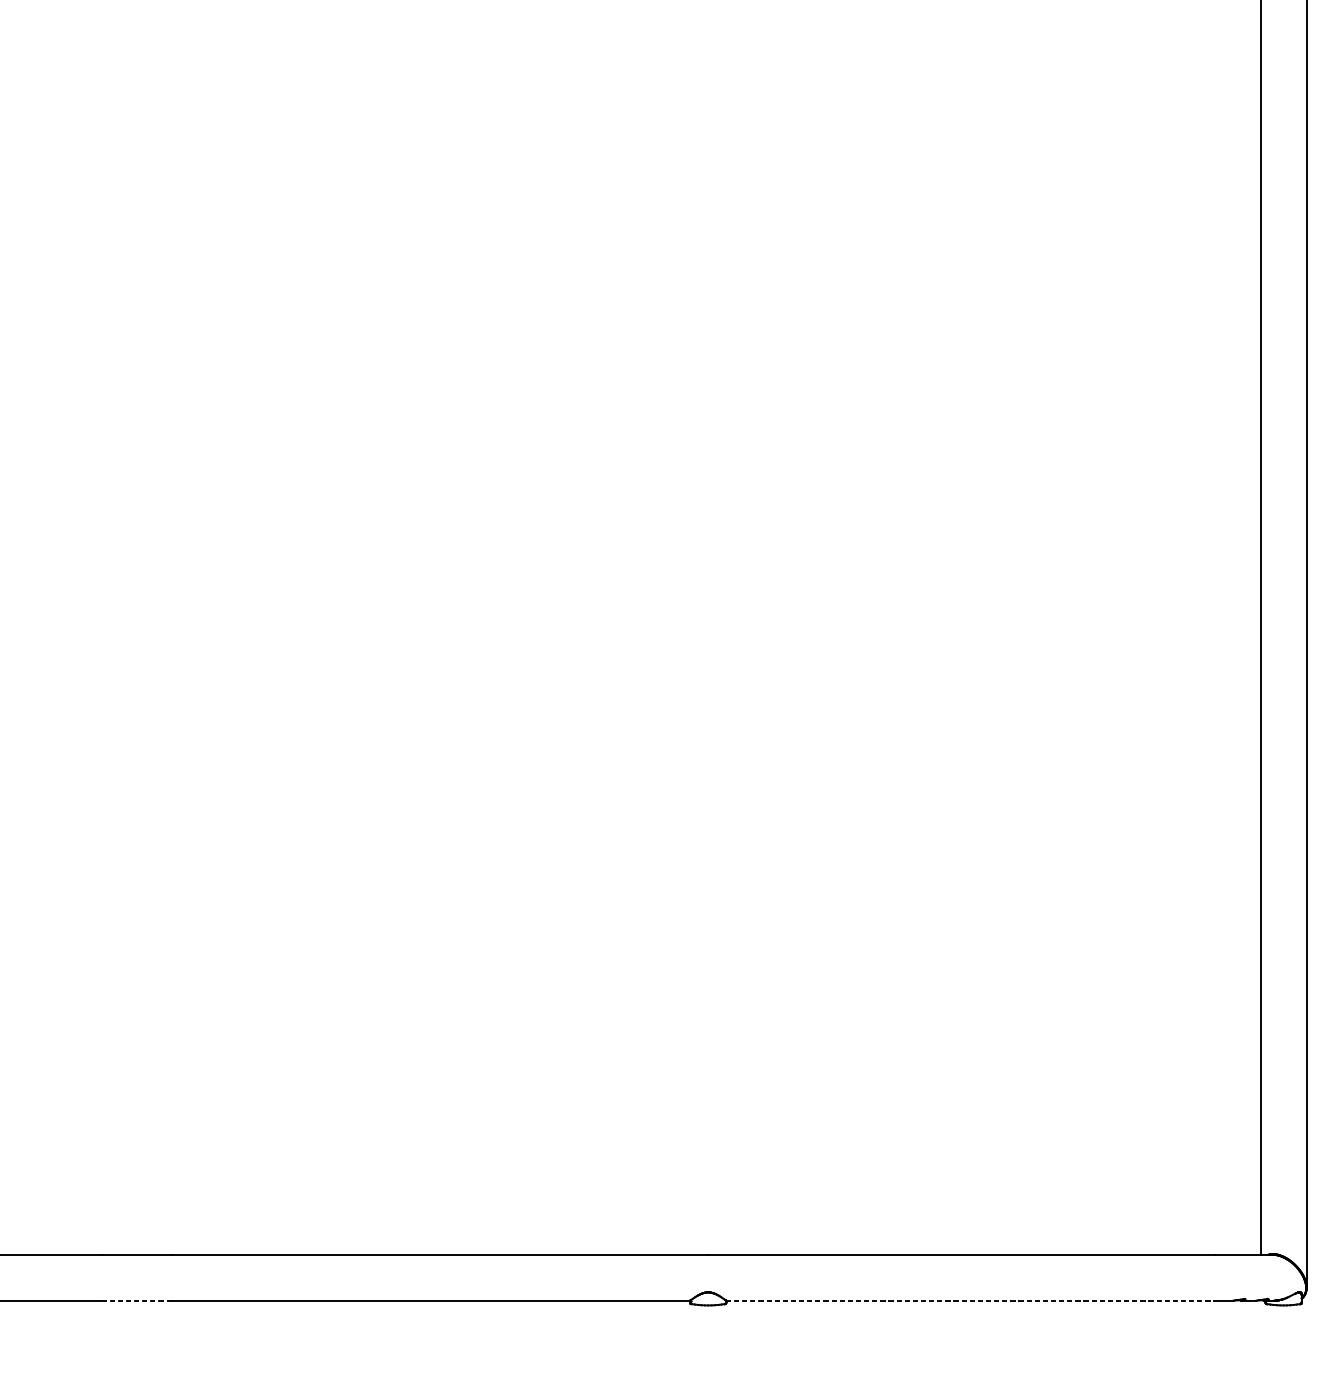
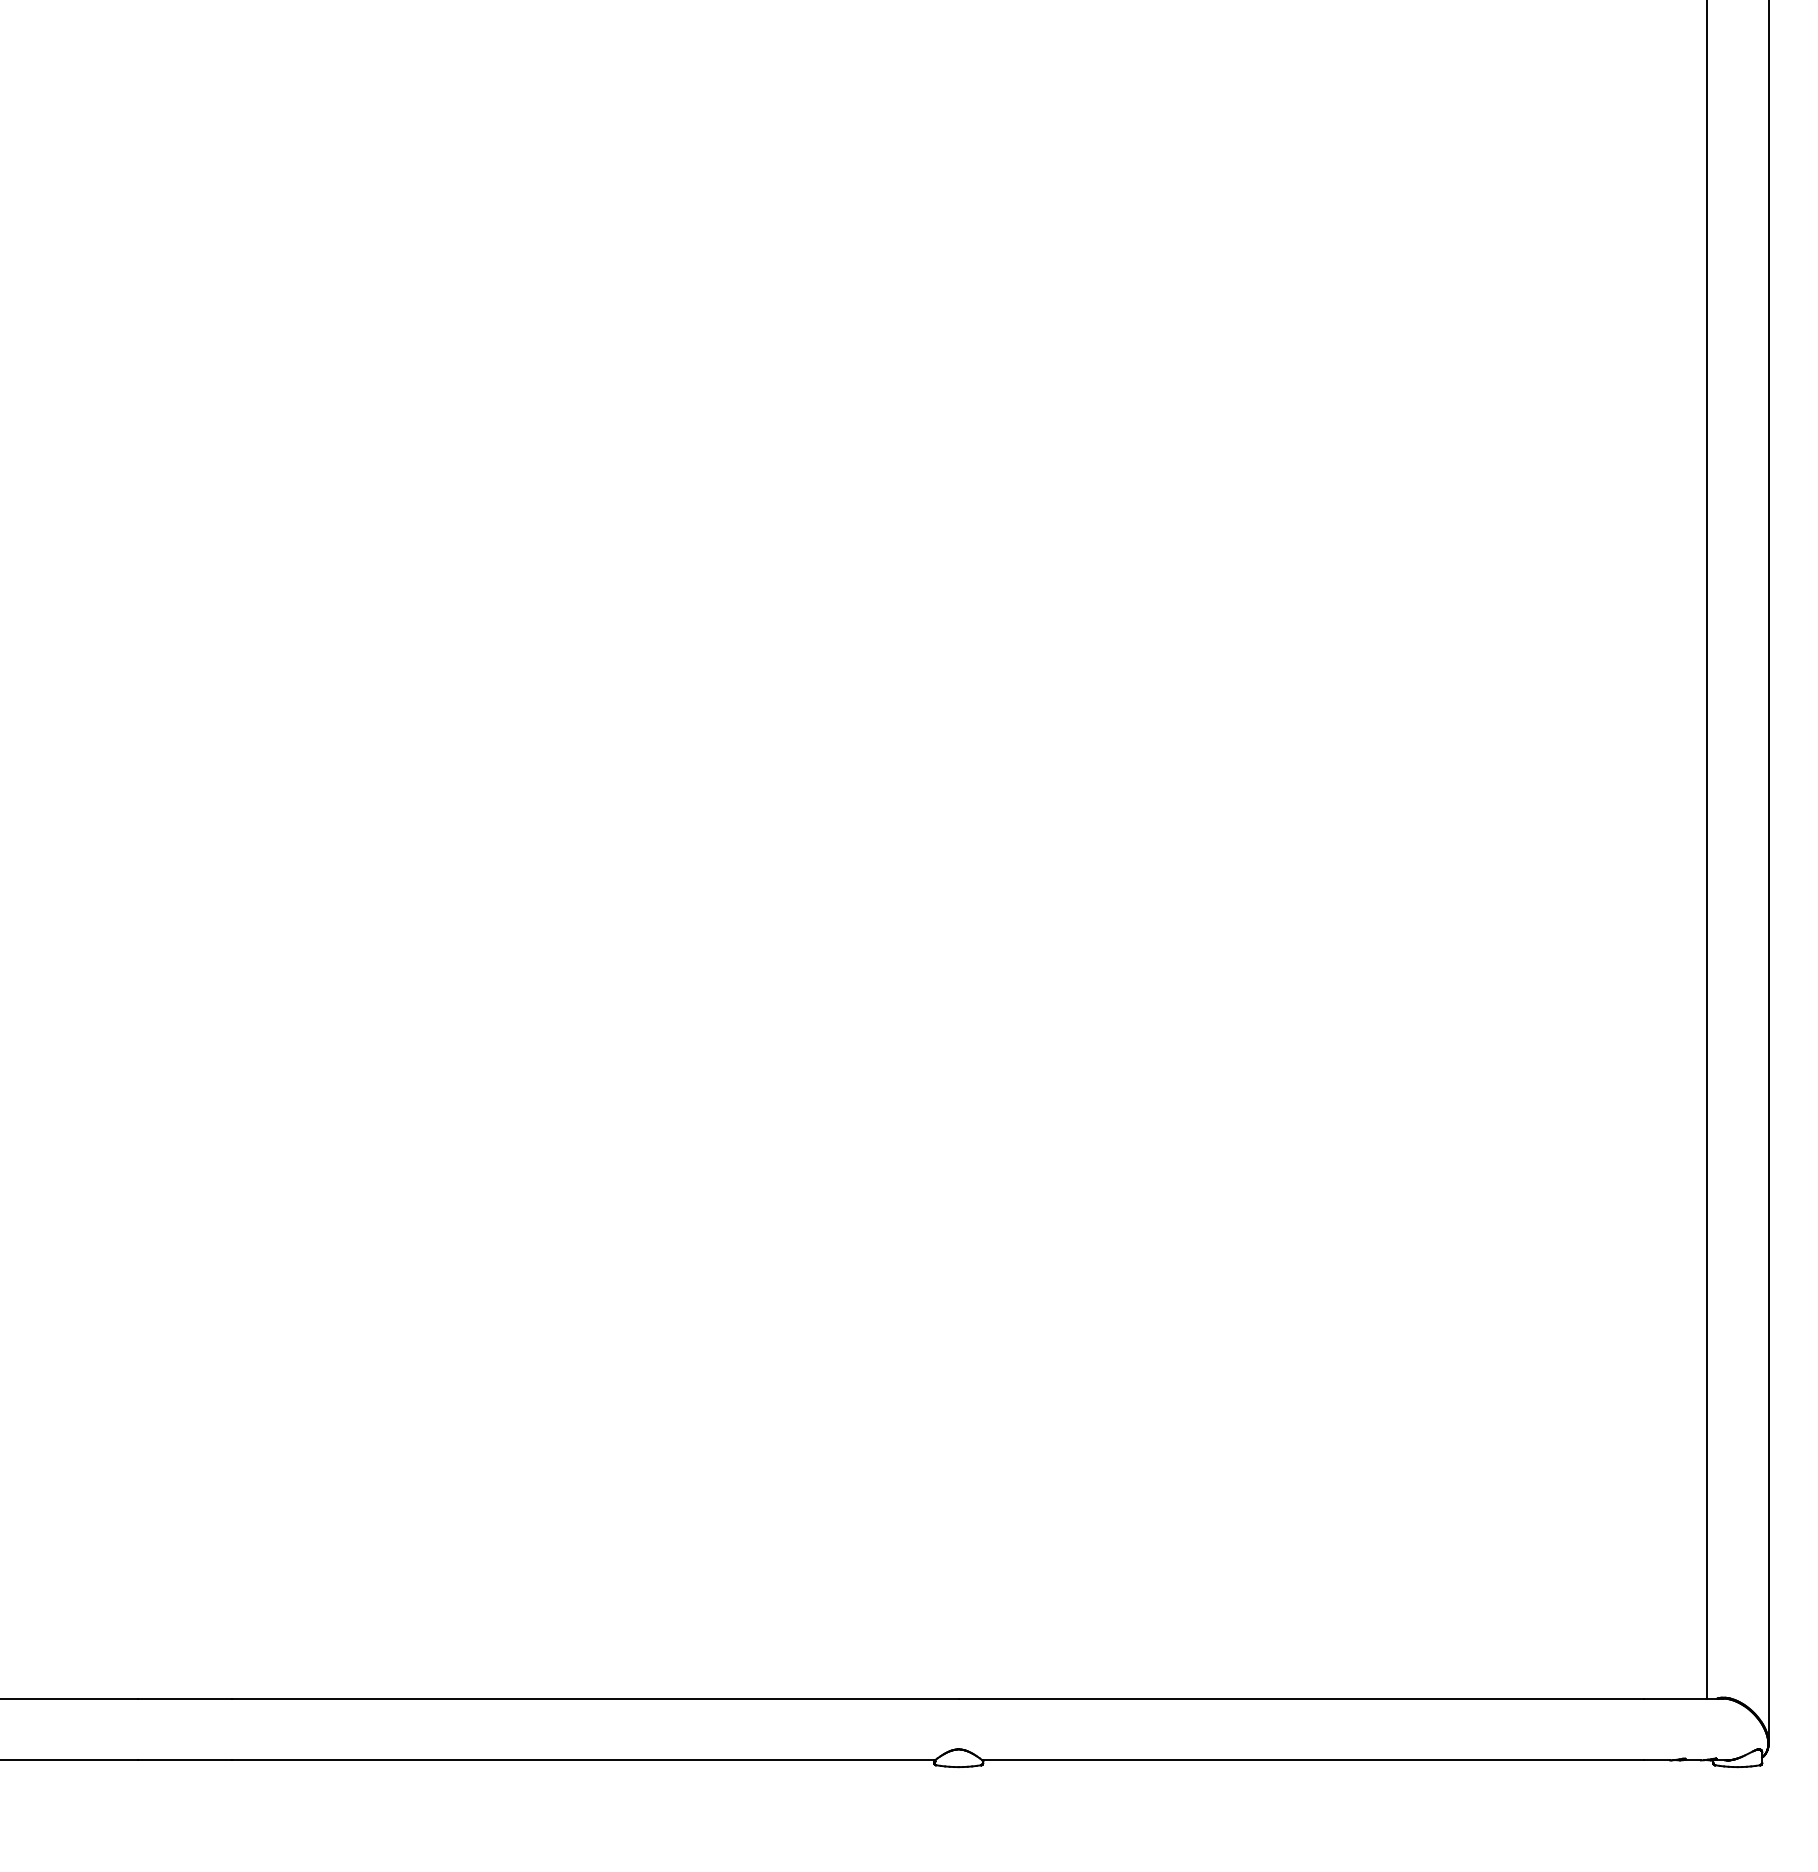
line: (136, 1300) -> (184, 1760), dashed -> solid
line: (970, 1300) -> (1313, 1760), dashed -> solid

